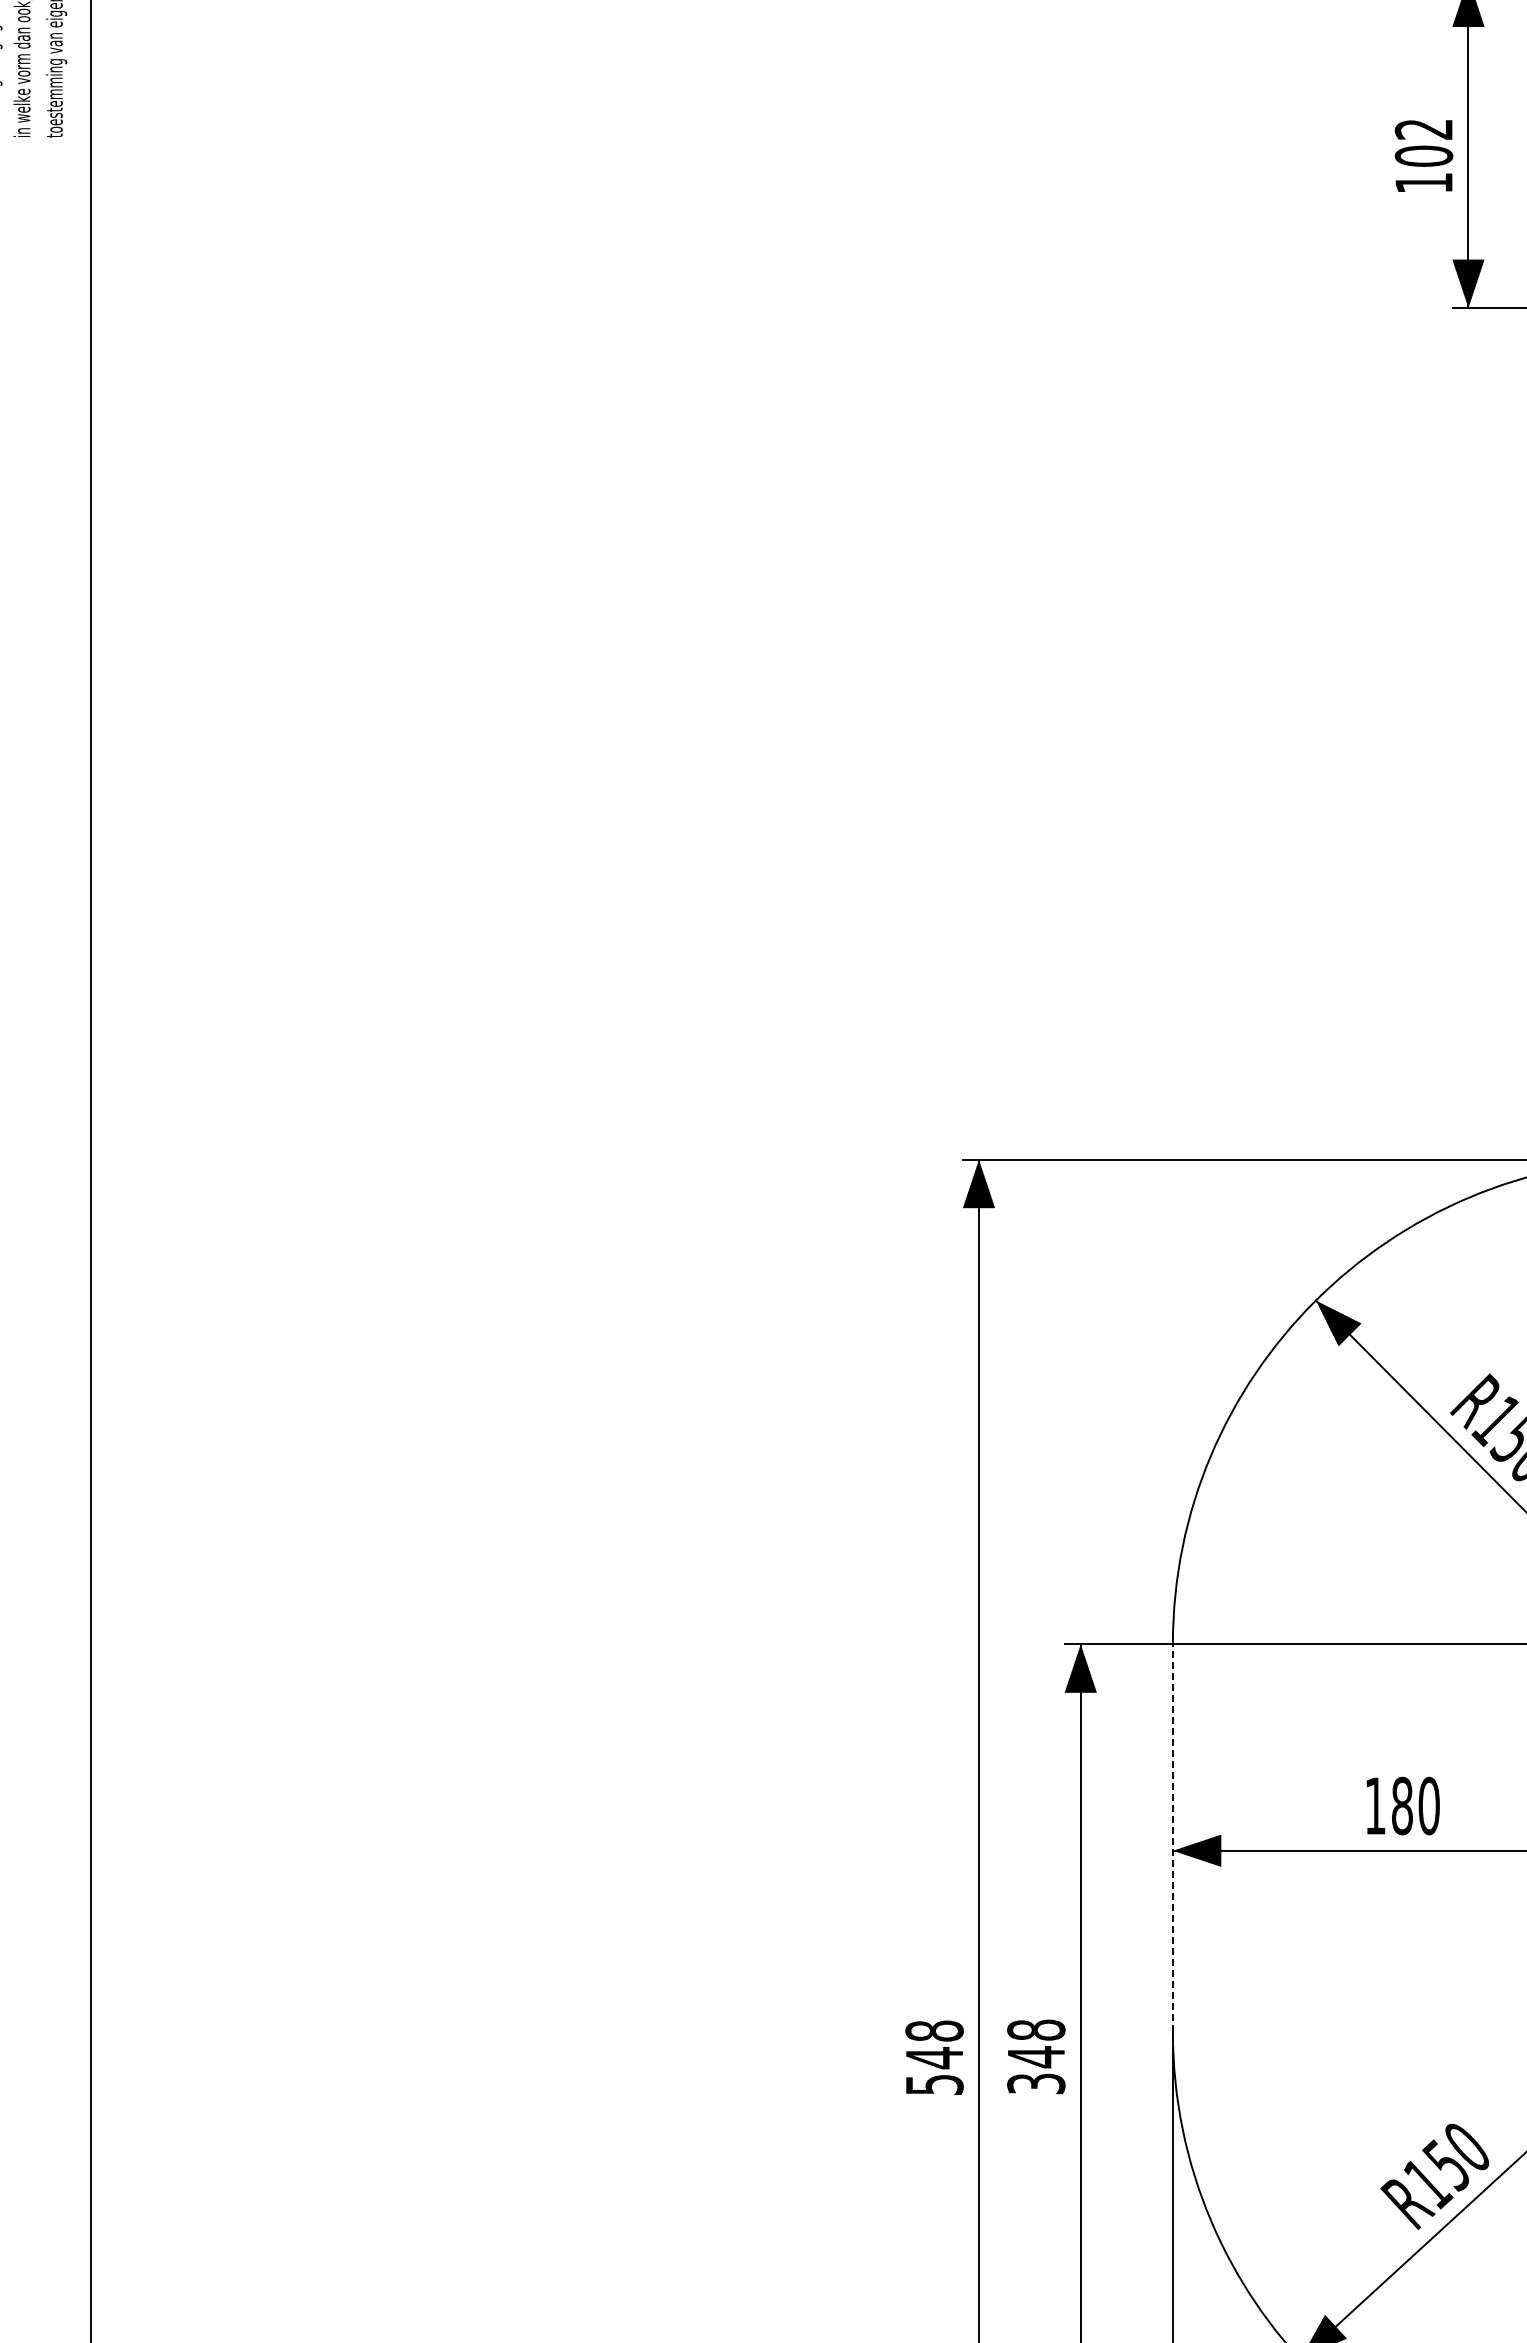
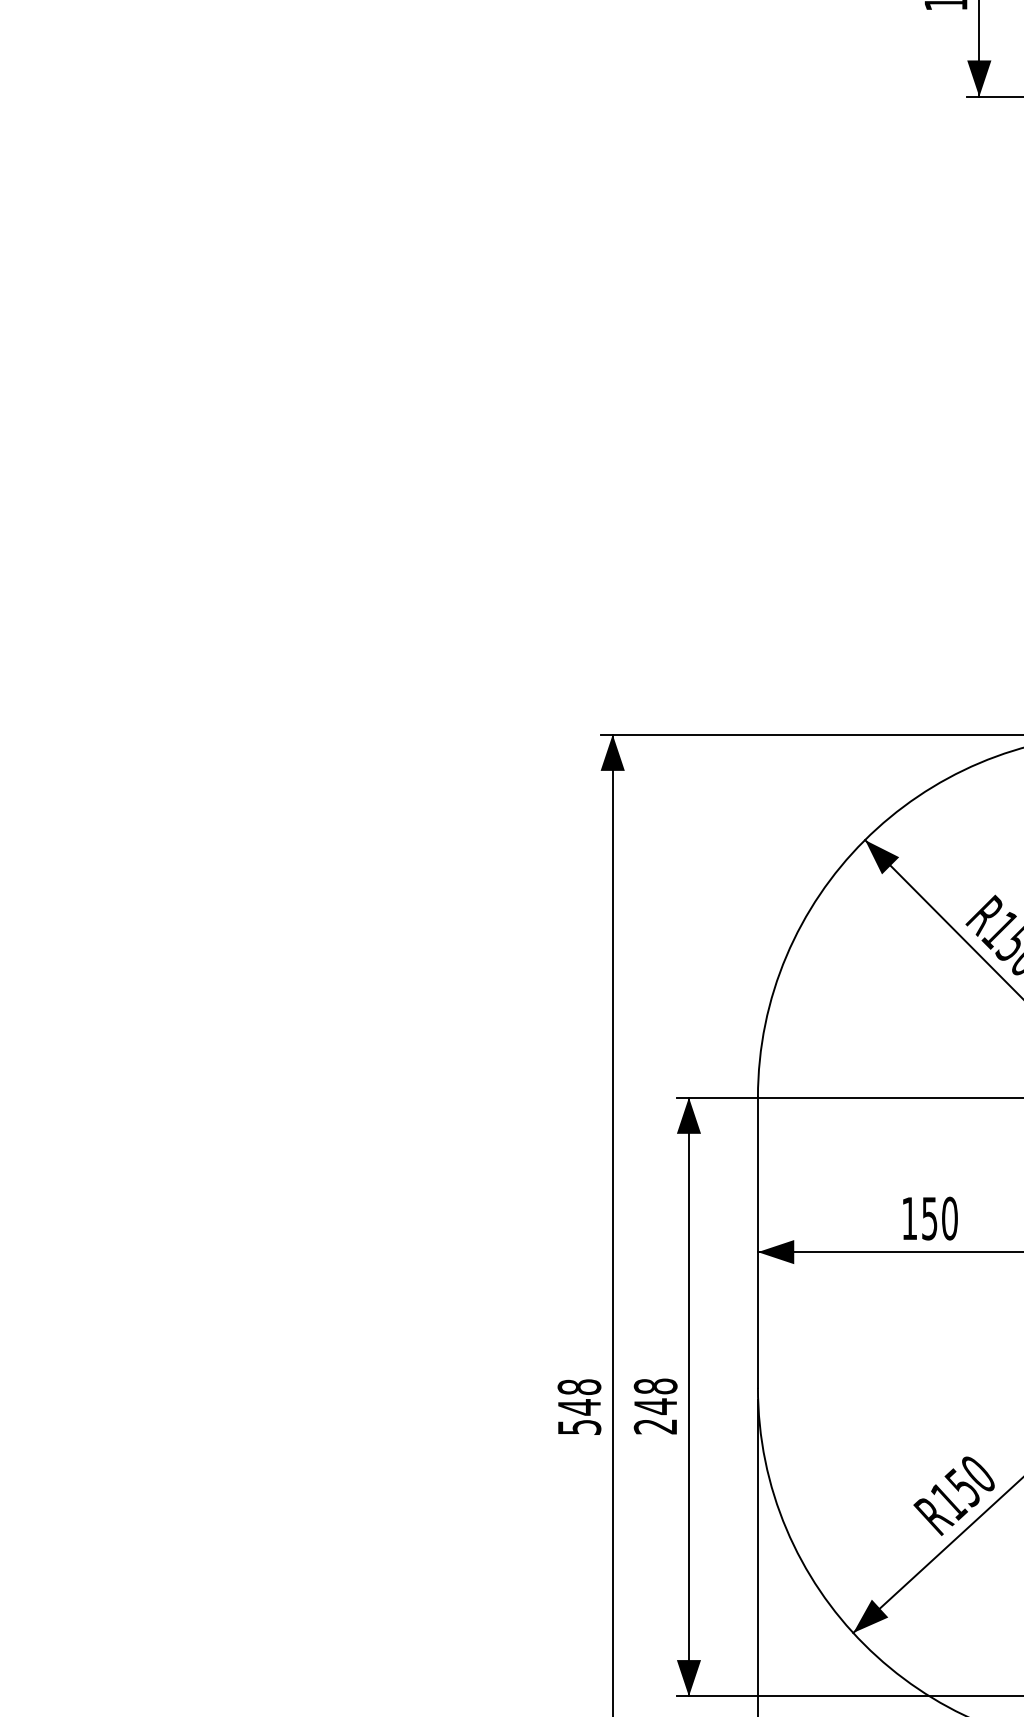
text: (1402, 1805) -> (929, 1218), 180 -> 150
line: (1172, 1838) -> (757, 1242), dashed -> solid
text: (1036, 2083) -> (655, 1426), 348 -> 248

